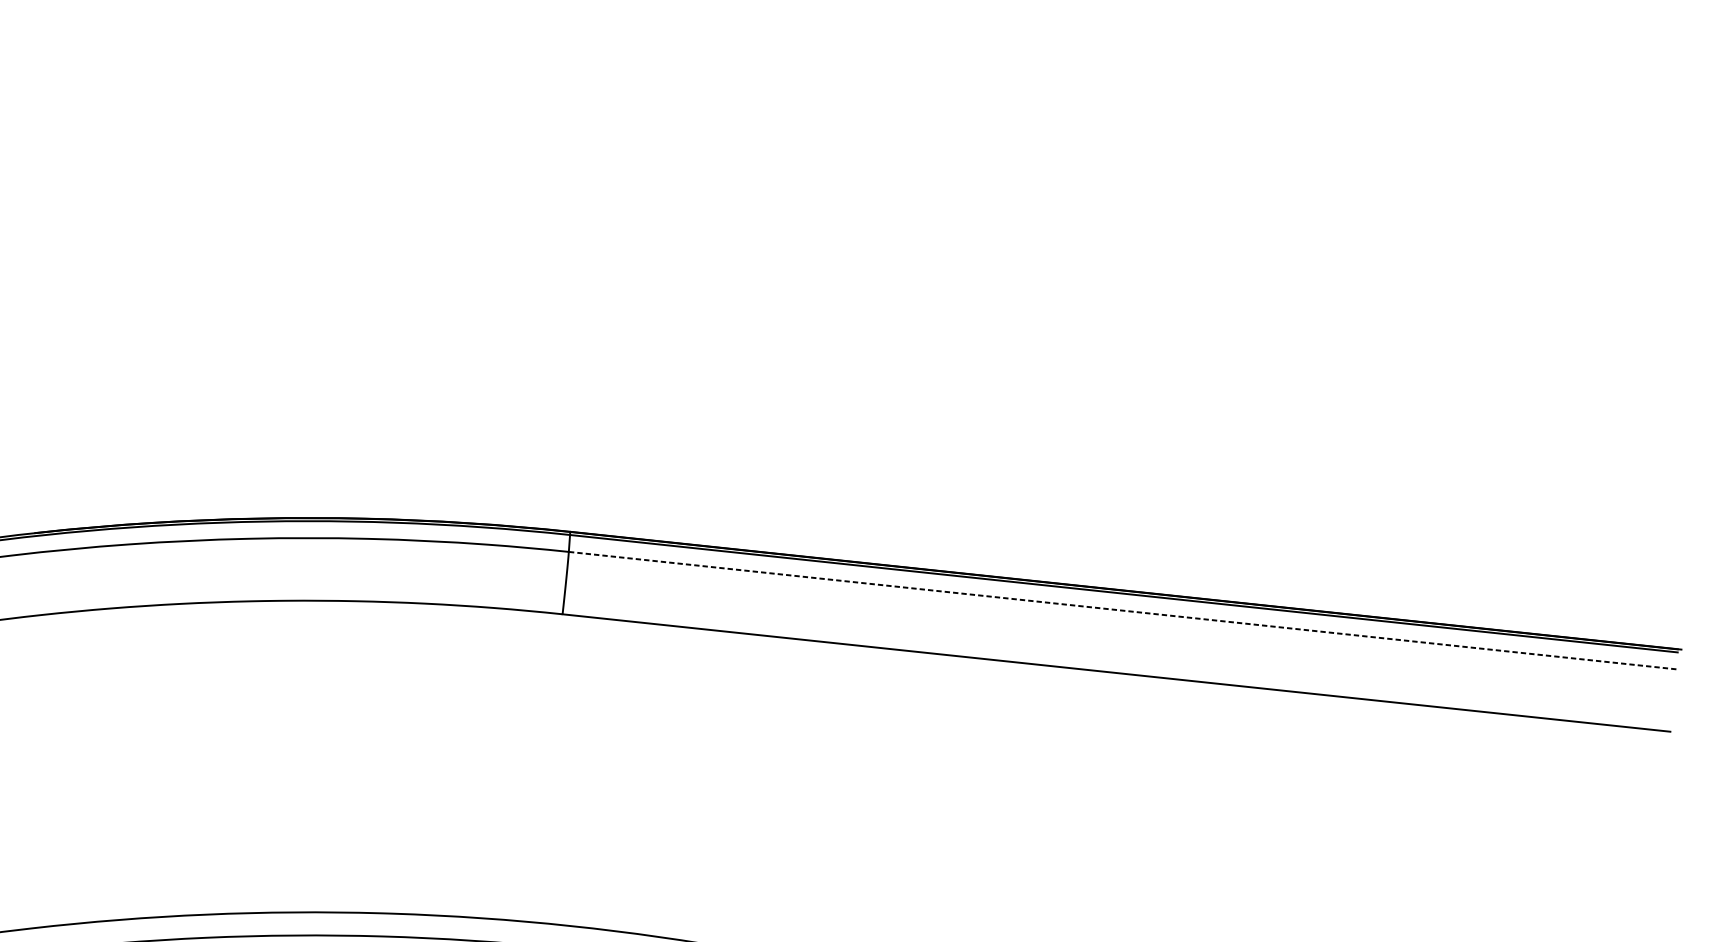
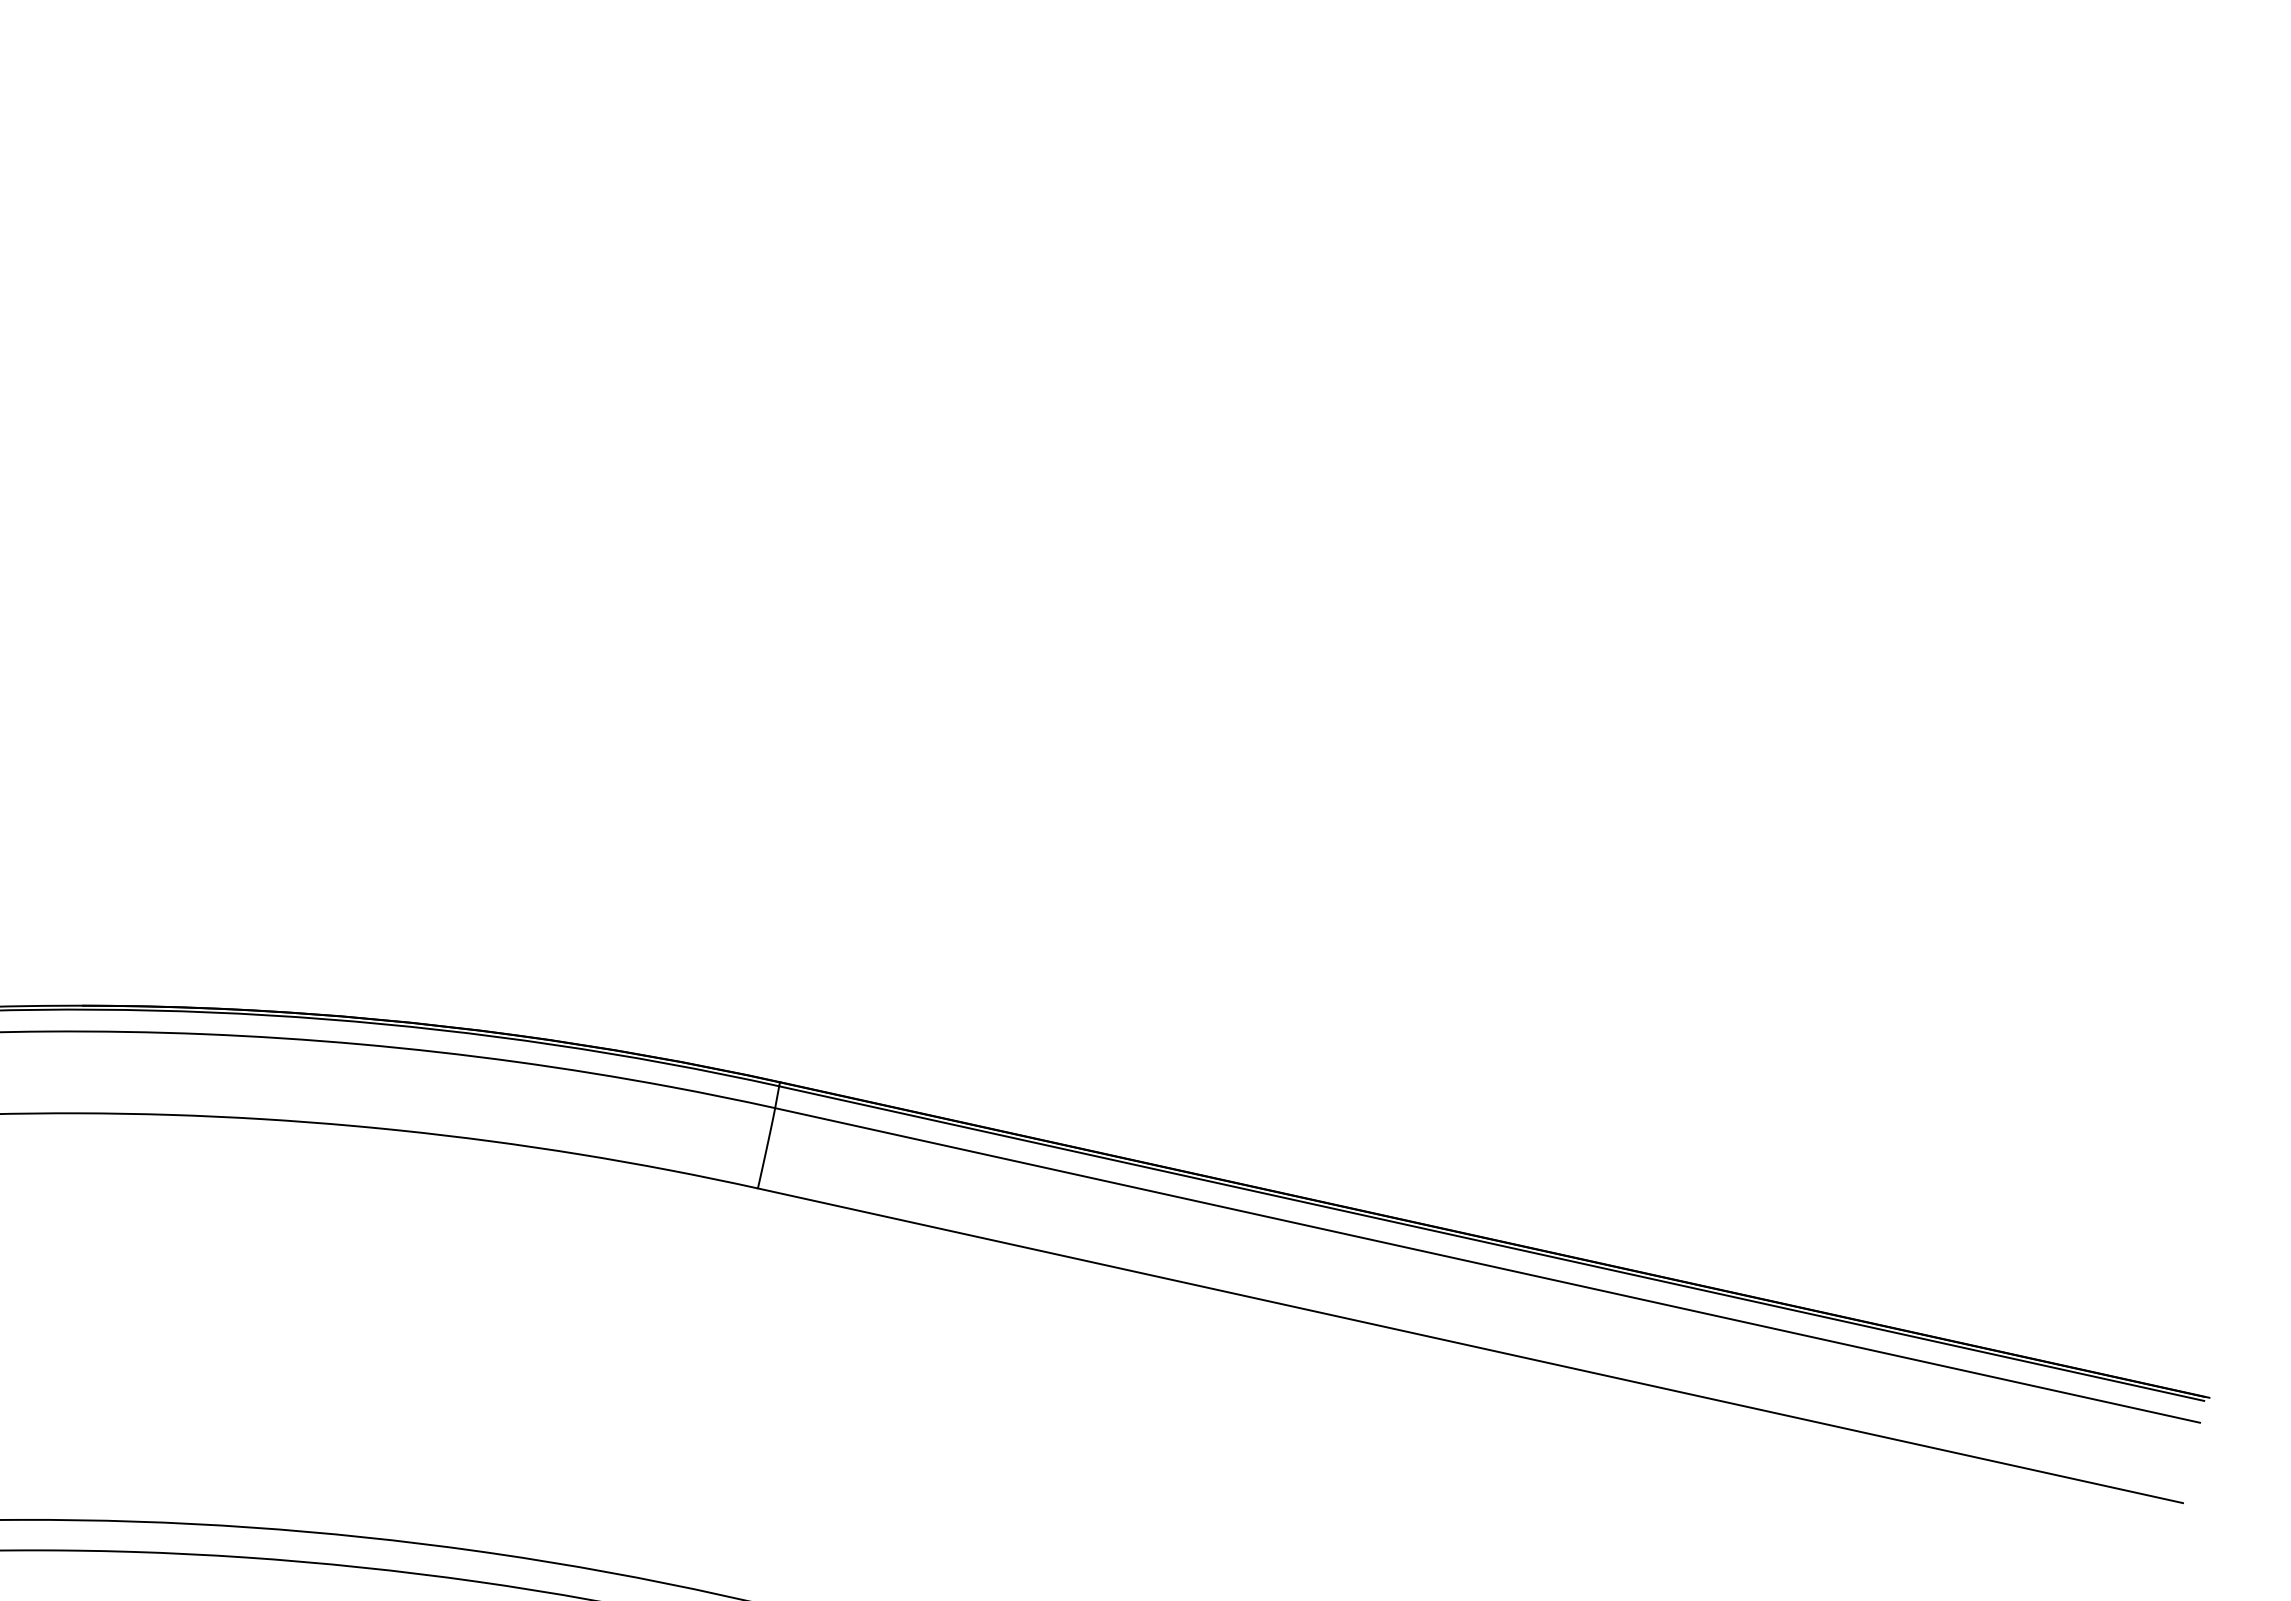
line: (1122, 610) -> (1487, 1265), dashed -> solid

